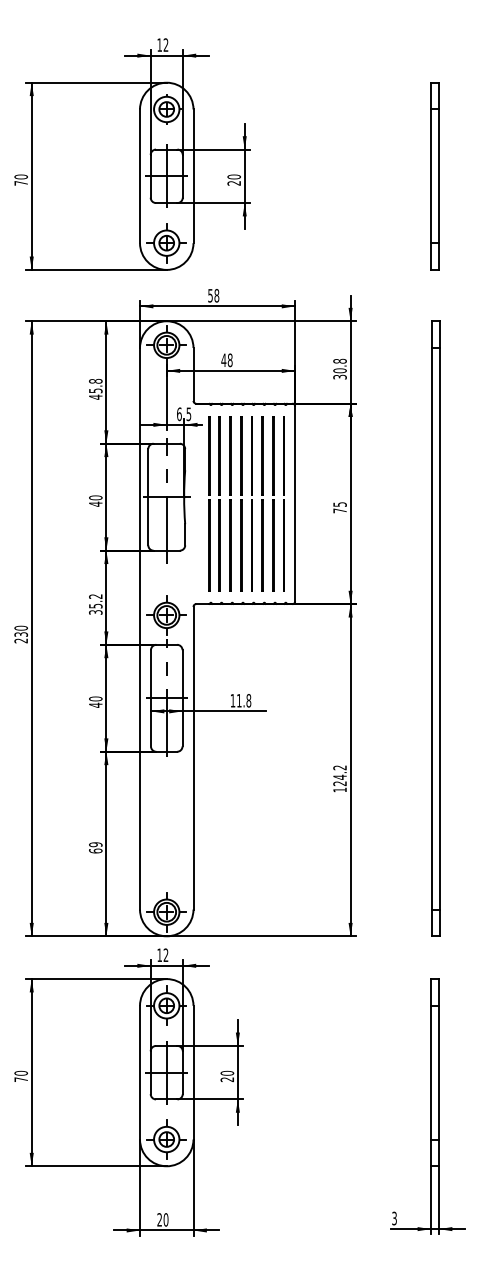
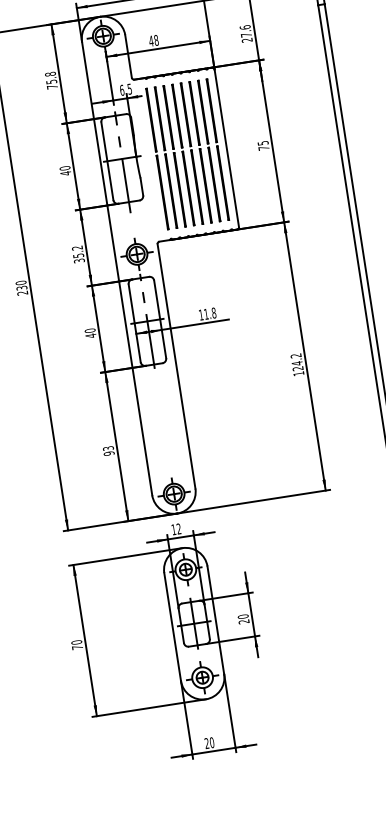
text: (339, 368) -> (245, 33), 30.8 -> 27.6
text: (95, 396) -> (52, 86), 45.8 -> 75.8
text: (95, 847) -> (108, 450), 69 -> 93

